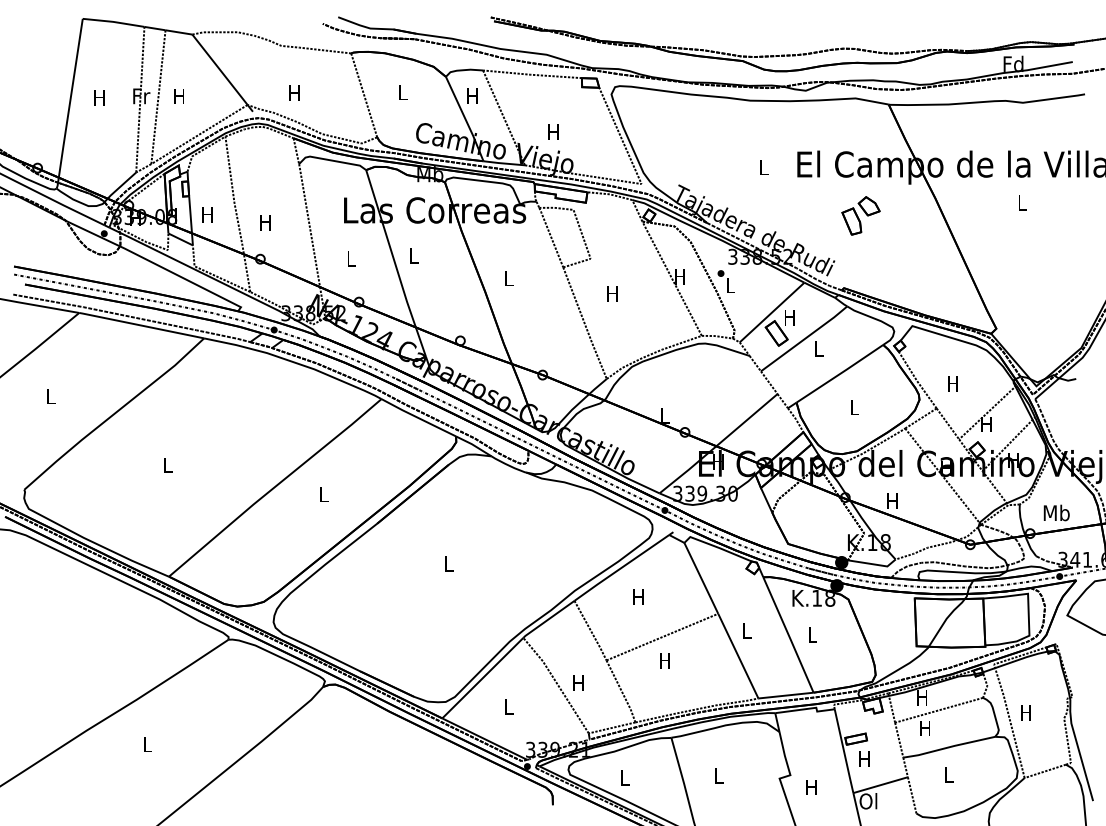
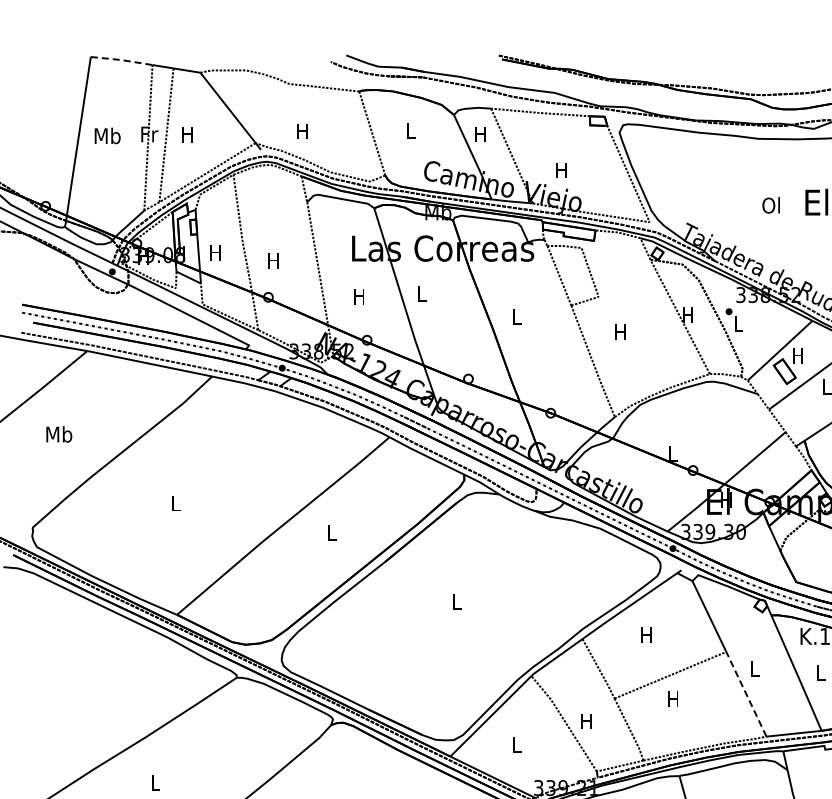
line: (113, 21) -> (121, 59), solid -> dashed
text: (99, 97) -> (107, 135), H -> Mb
text: (762, 167) -> (770, 205), L -> Ol
text: (350, 258) -> (358, 296), L -> H
text: (51, 396) -> (59, 434), L -> Mb
line: (738, 656) -> (746, 694), solid -> dashed

